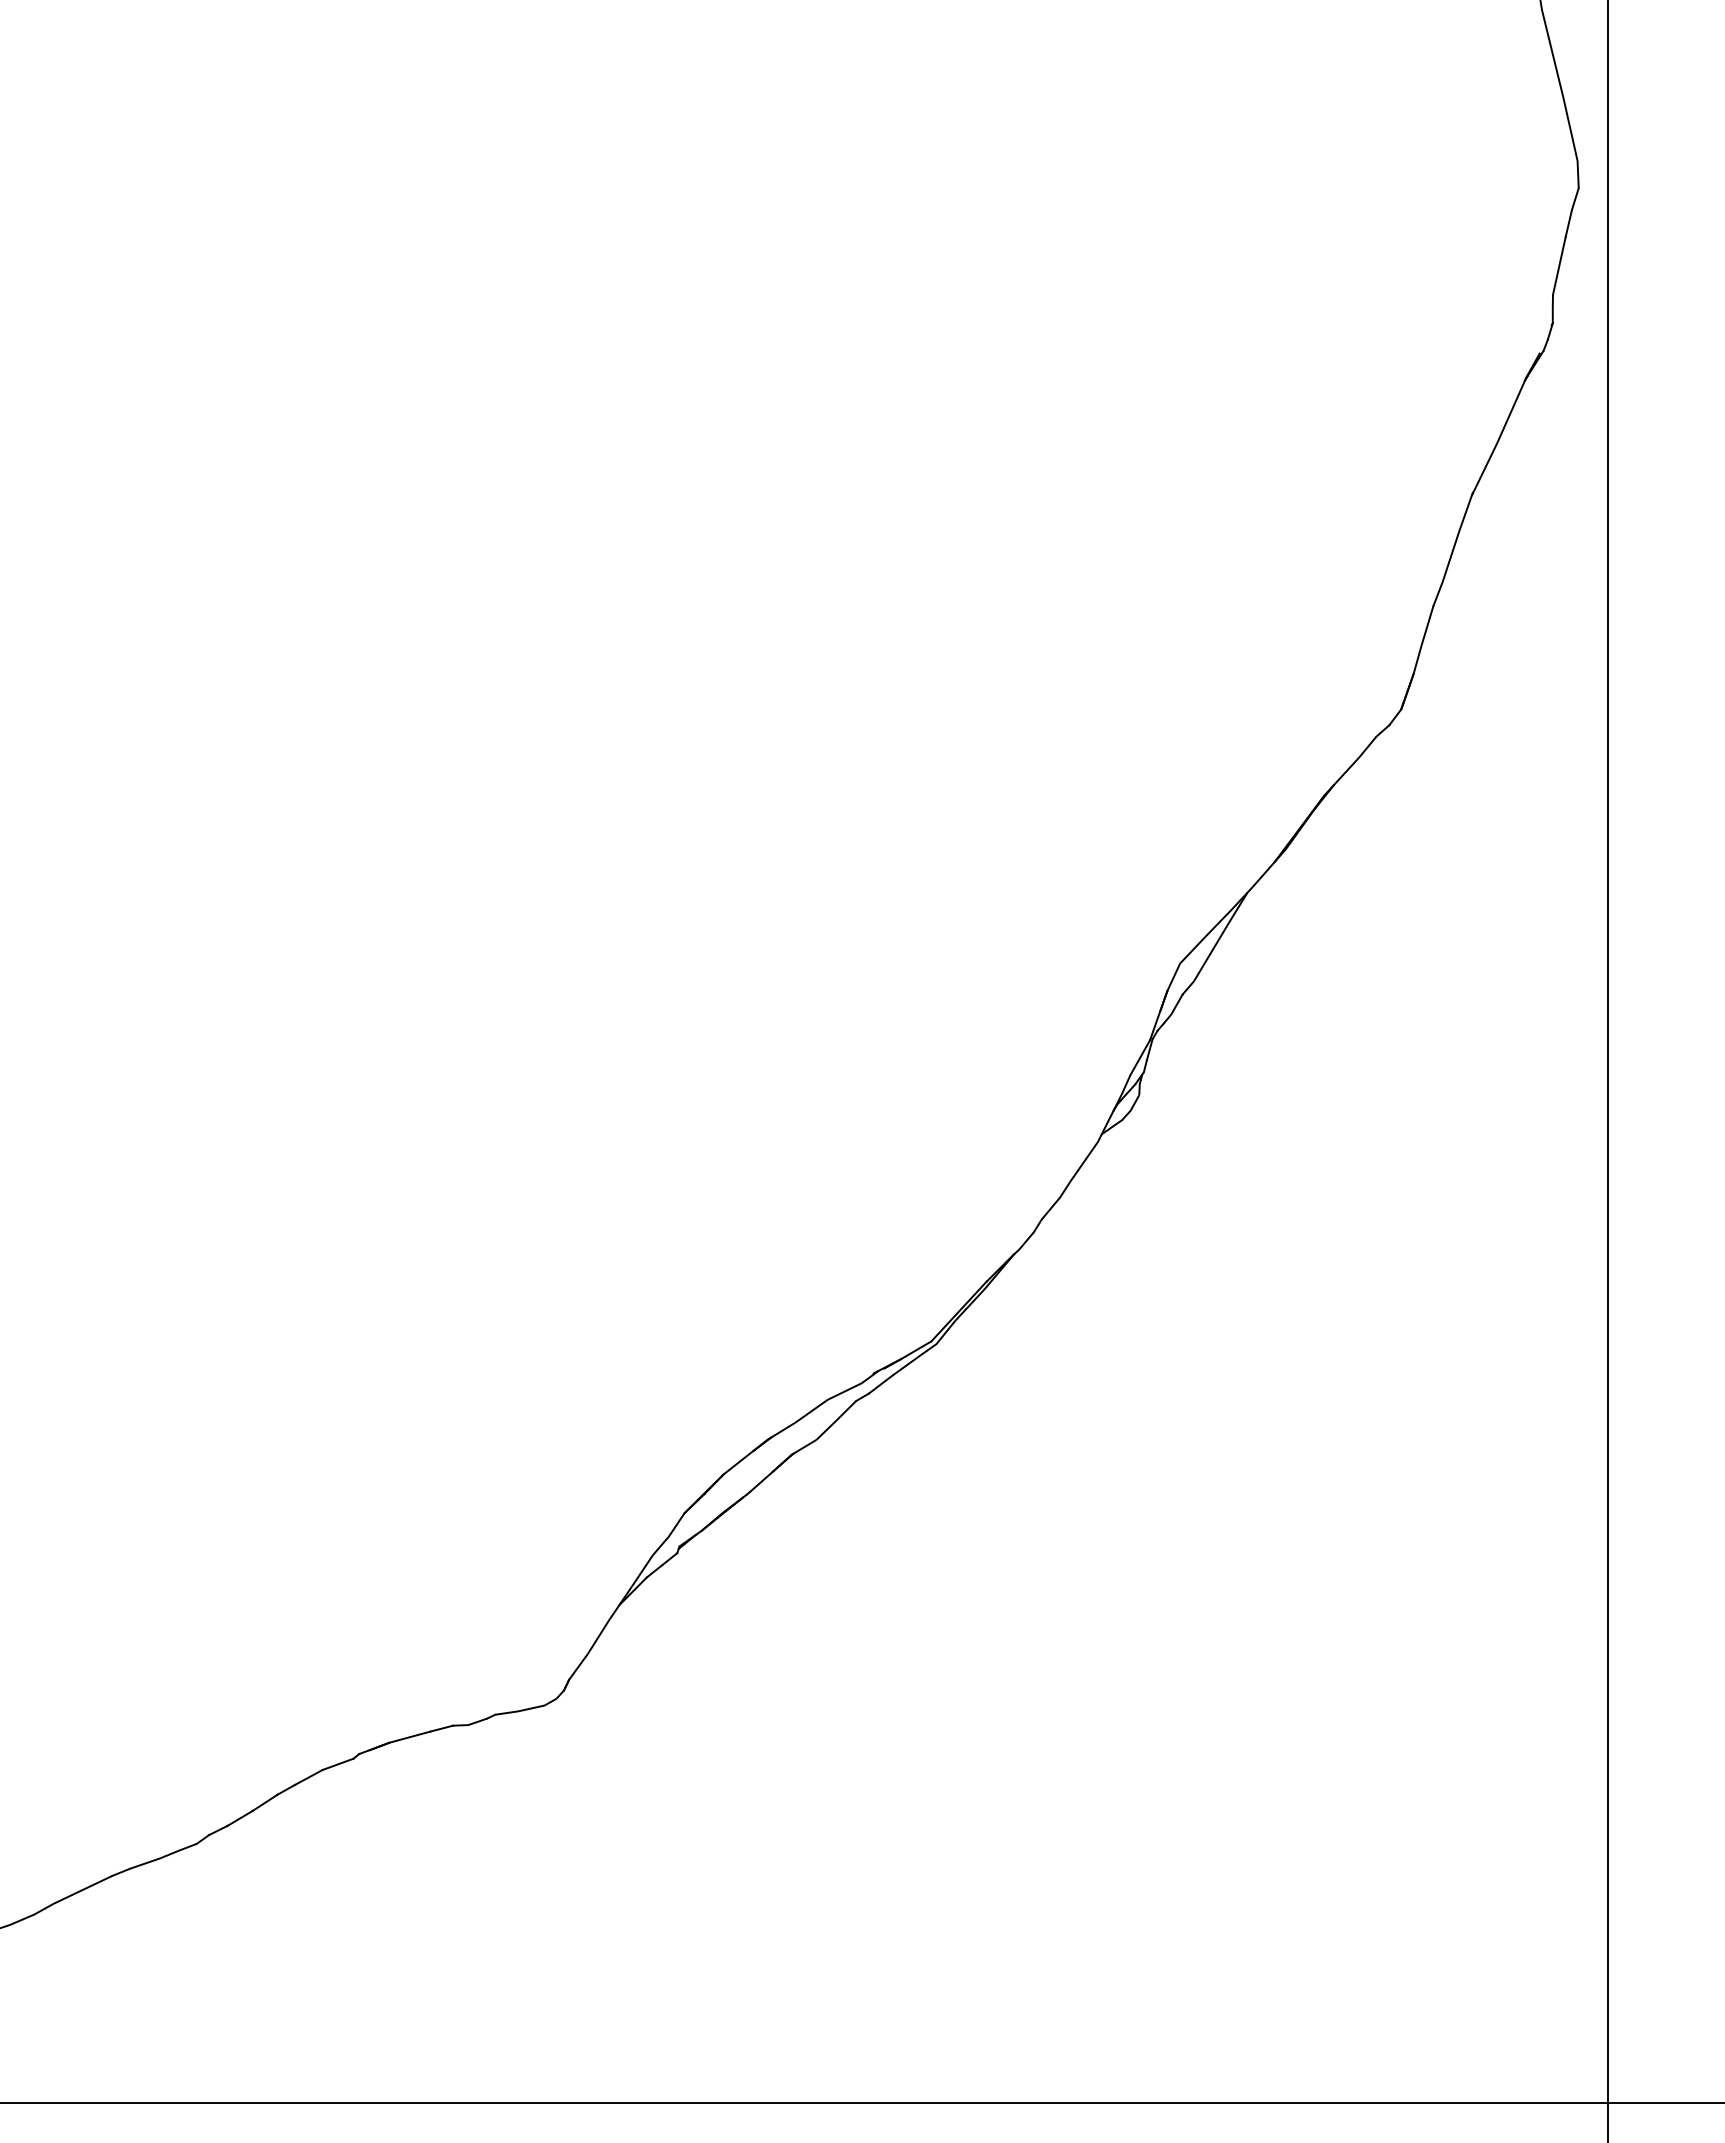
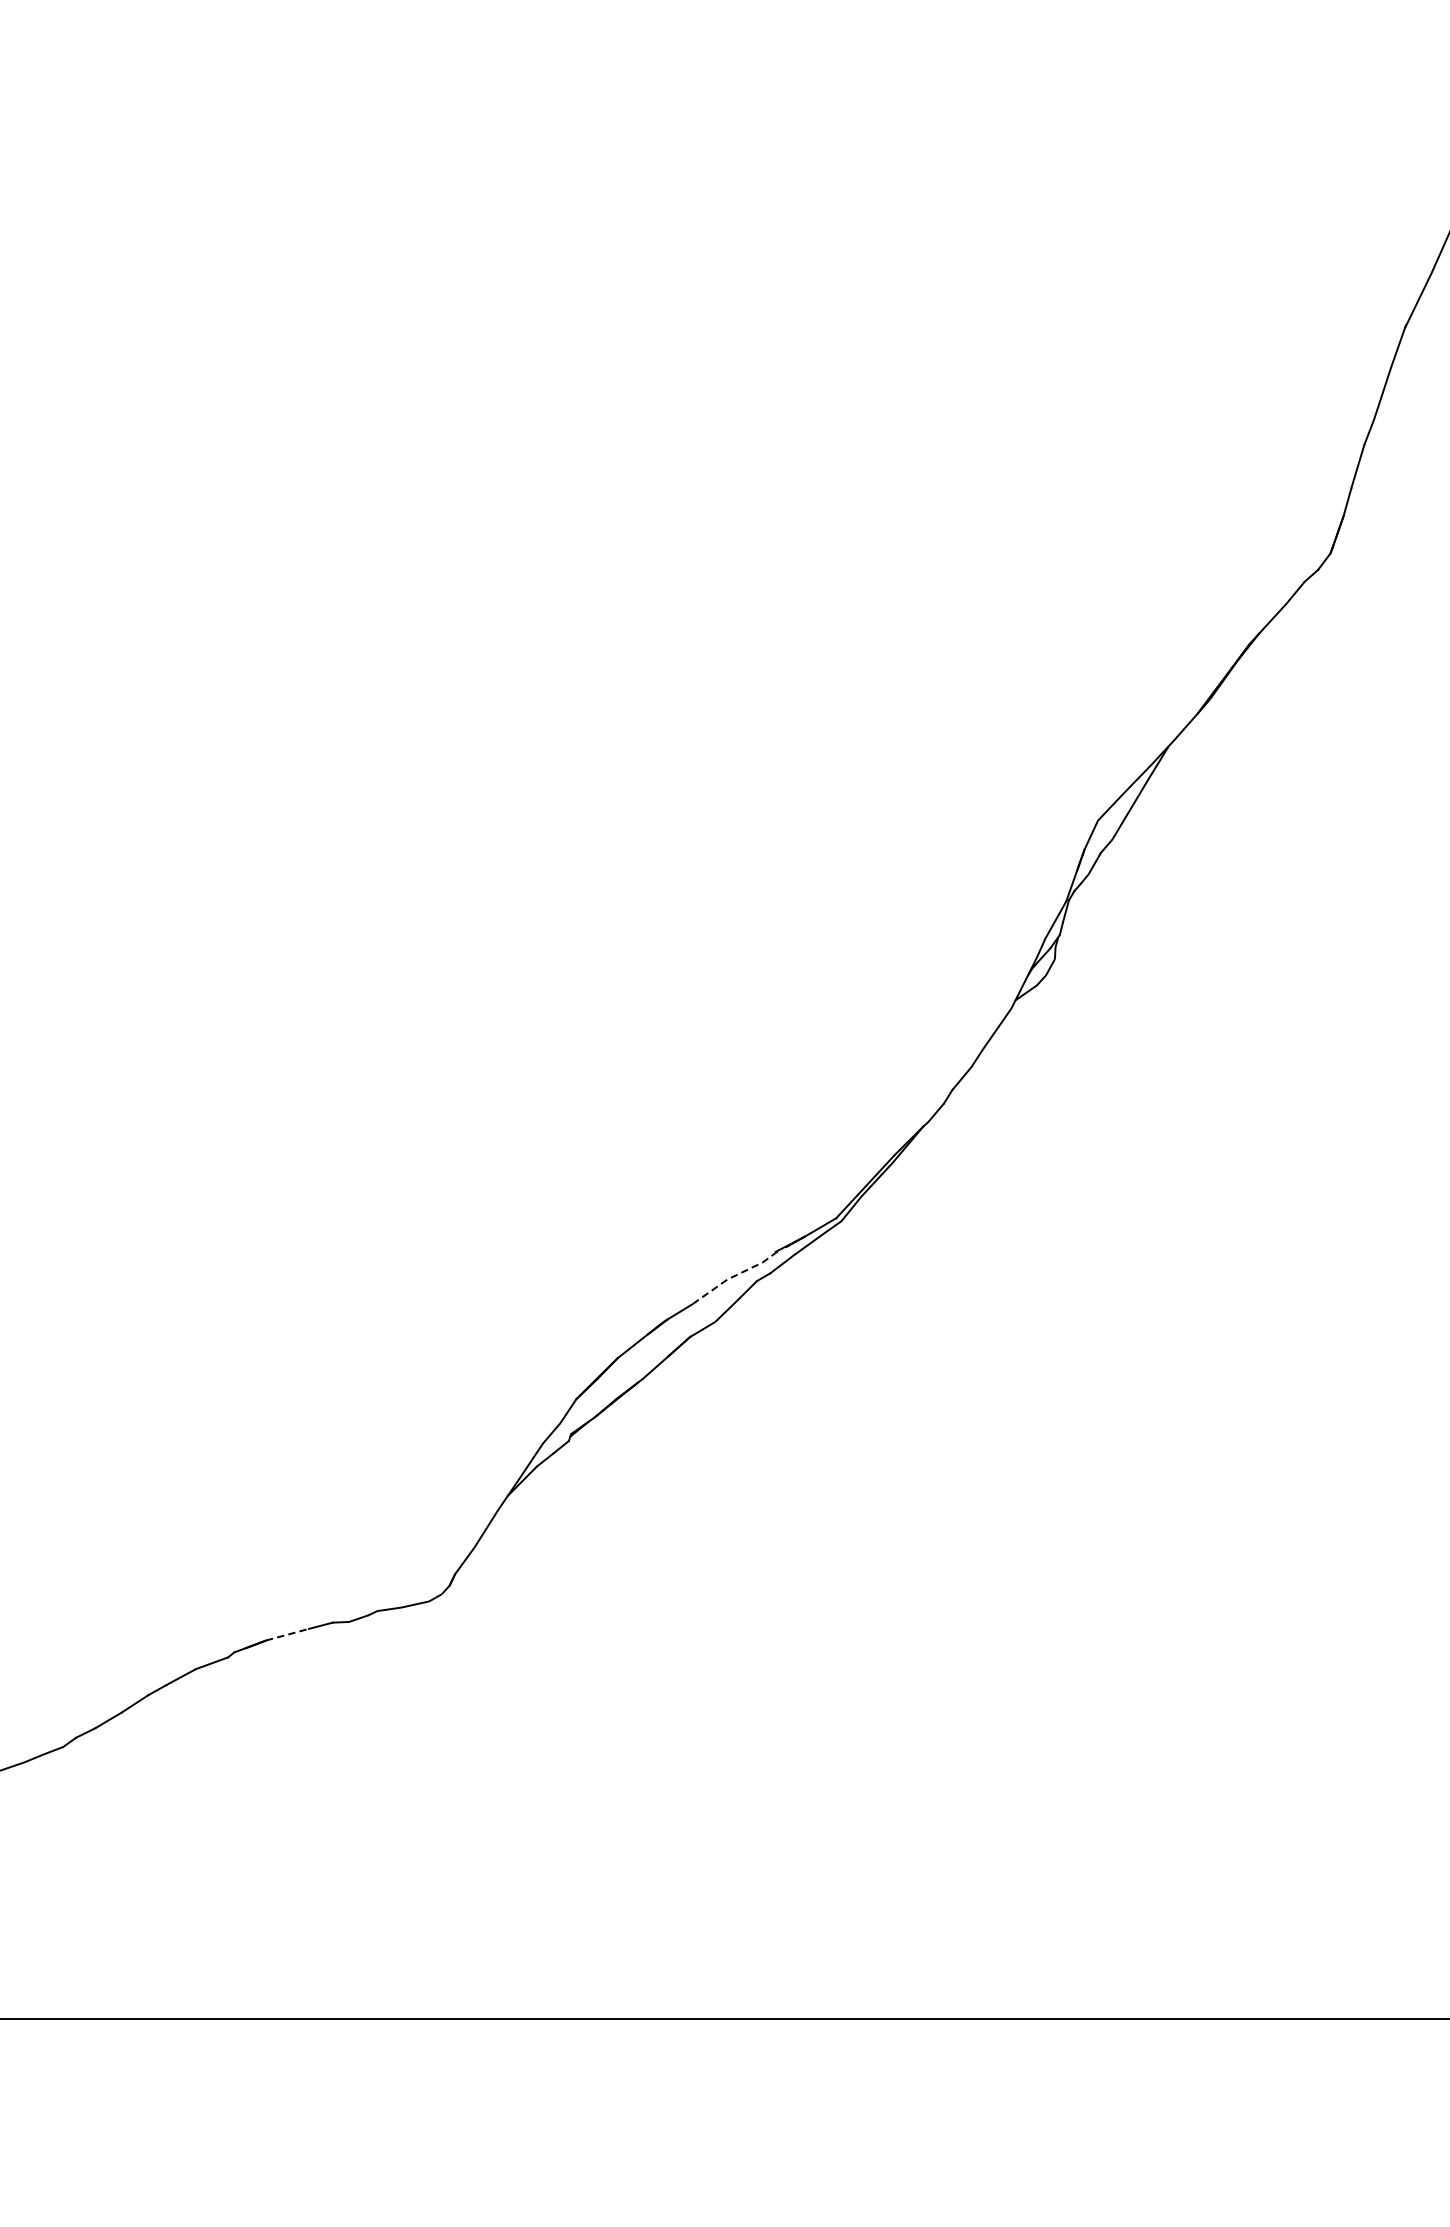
line: (836, 1395) -> (736, 1275), solid -> dashed
line: (410, 1737) -> (288, 1635), solid -> dashed

